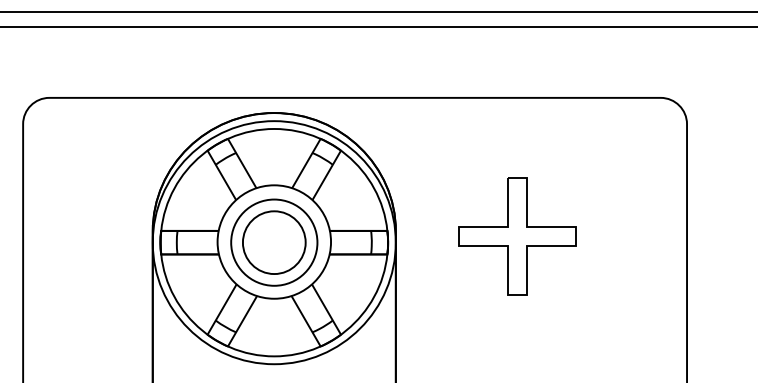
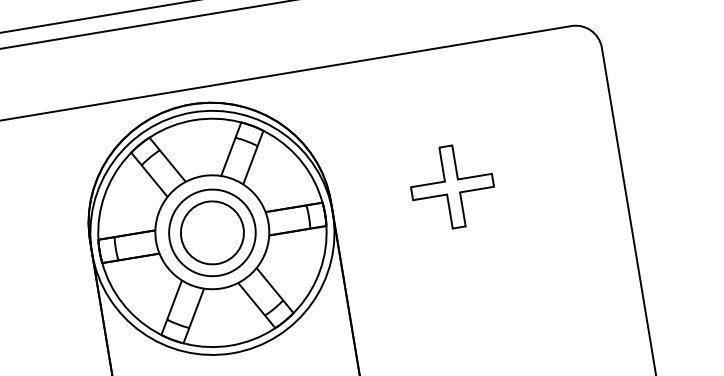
part: (517, 236) -> (452, 186), size x0.7

